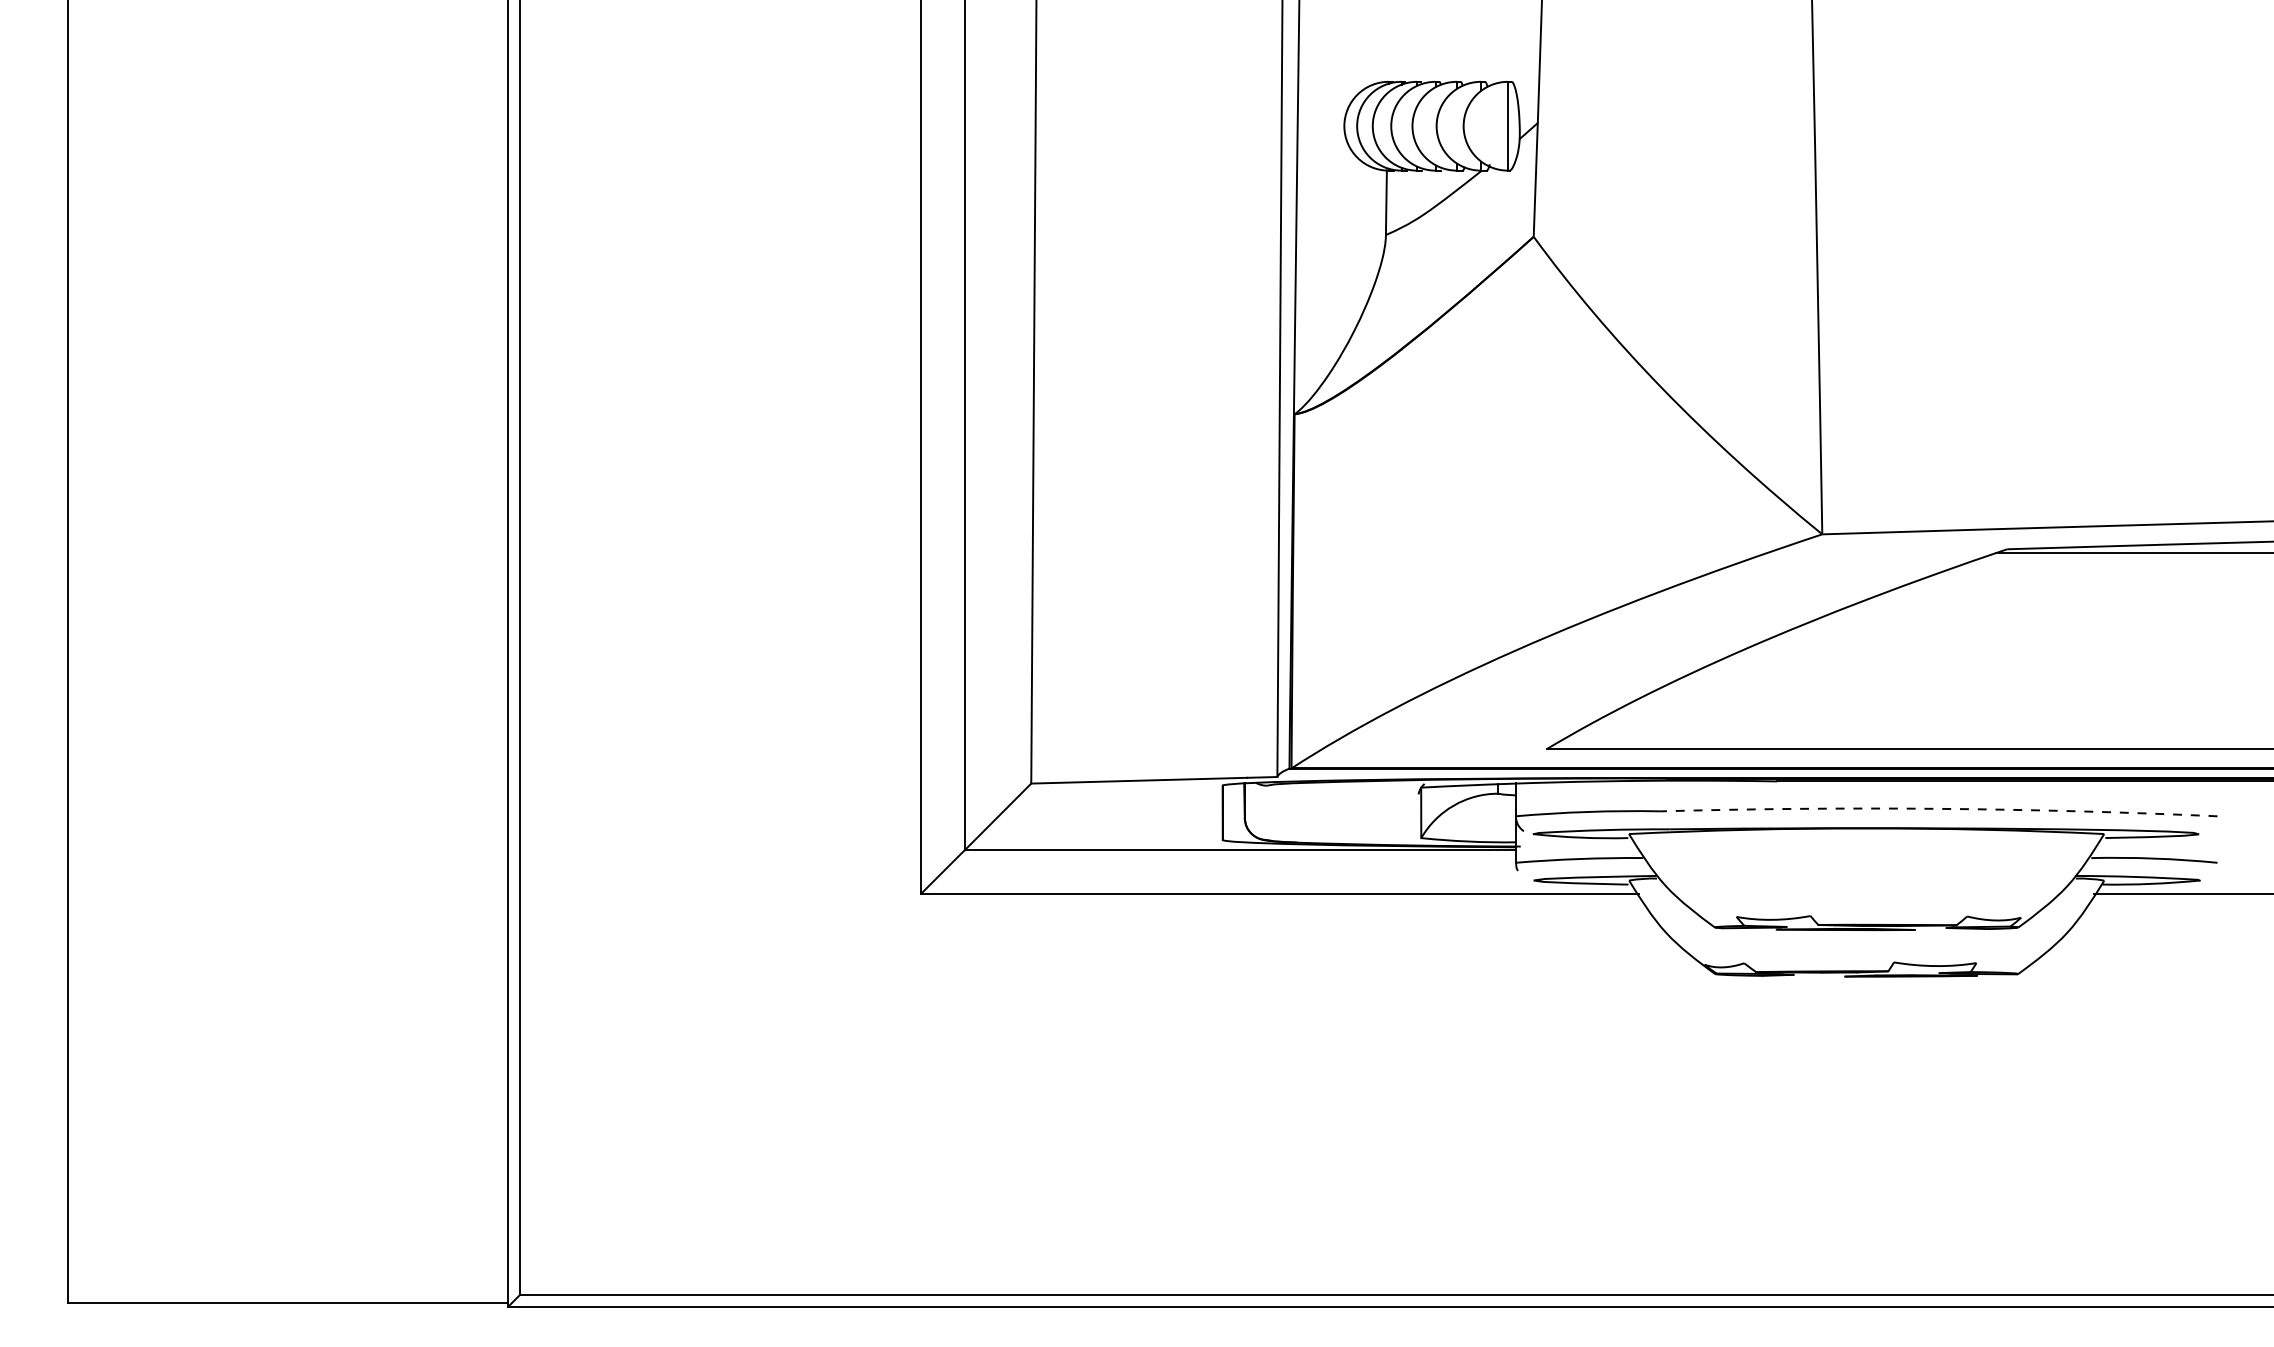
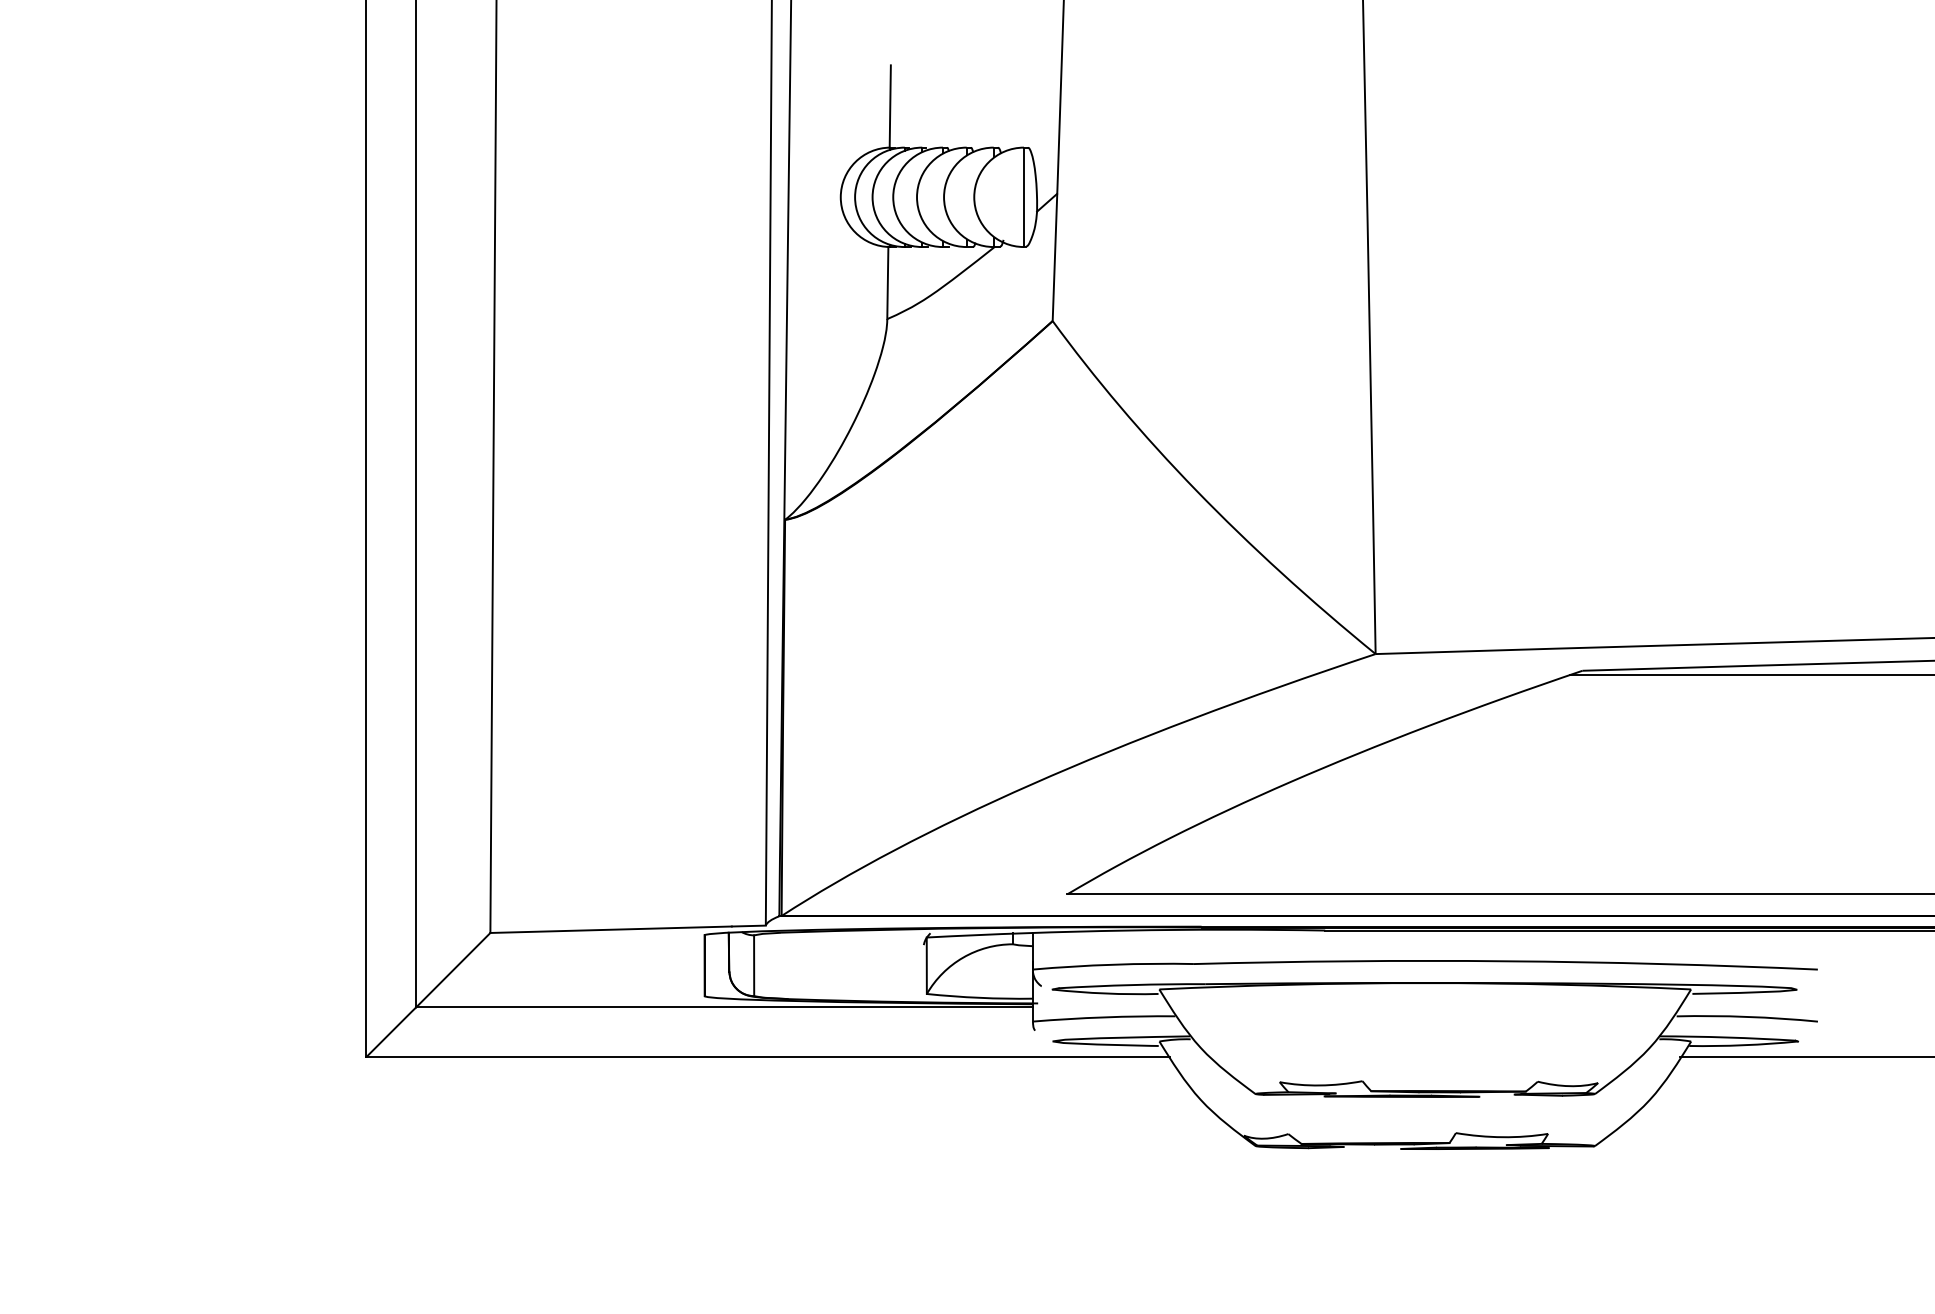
line: (1388, 45) -> (890, 106), added
arc: (1938, 808) -> (1505, 960), dashed -> solid
line: (1266, 812) -> (753, 965), added

